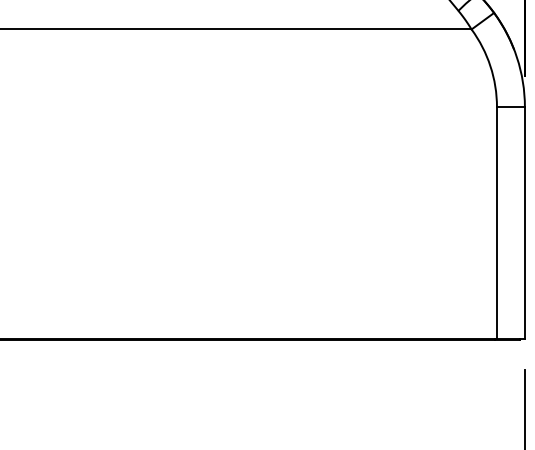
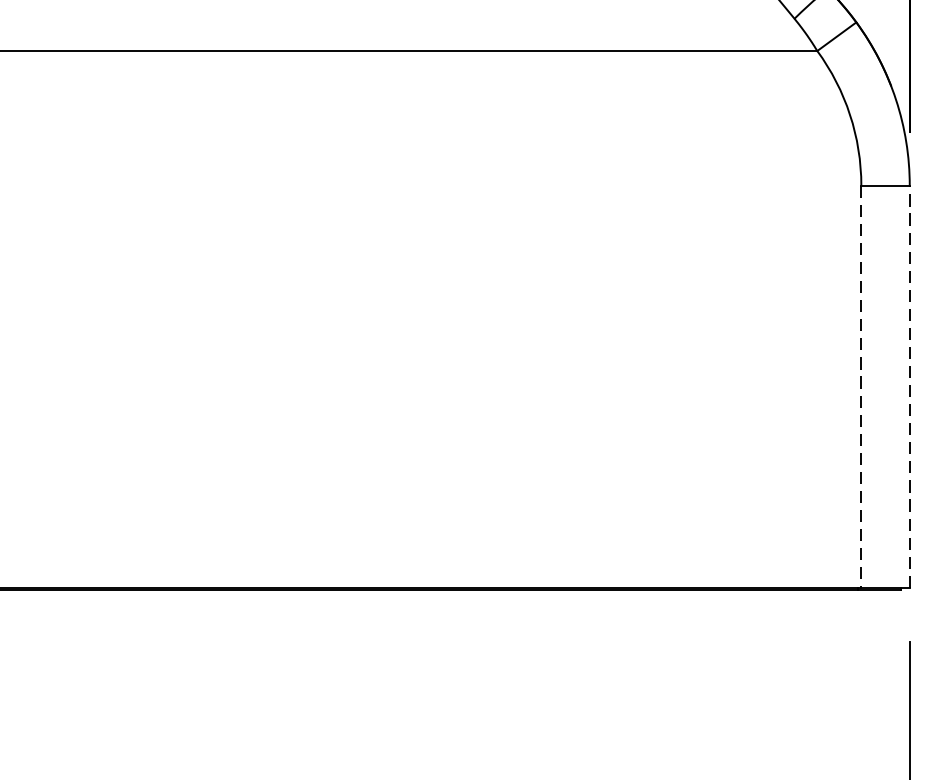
line: (496, 223) -> (860, 387), solid -> dashed
line: (524, 223) -> (909, 387), solid -> dashed

